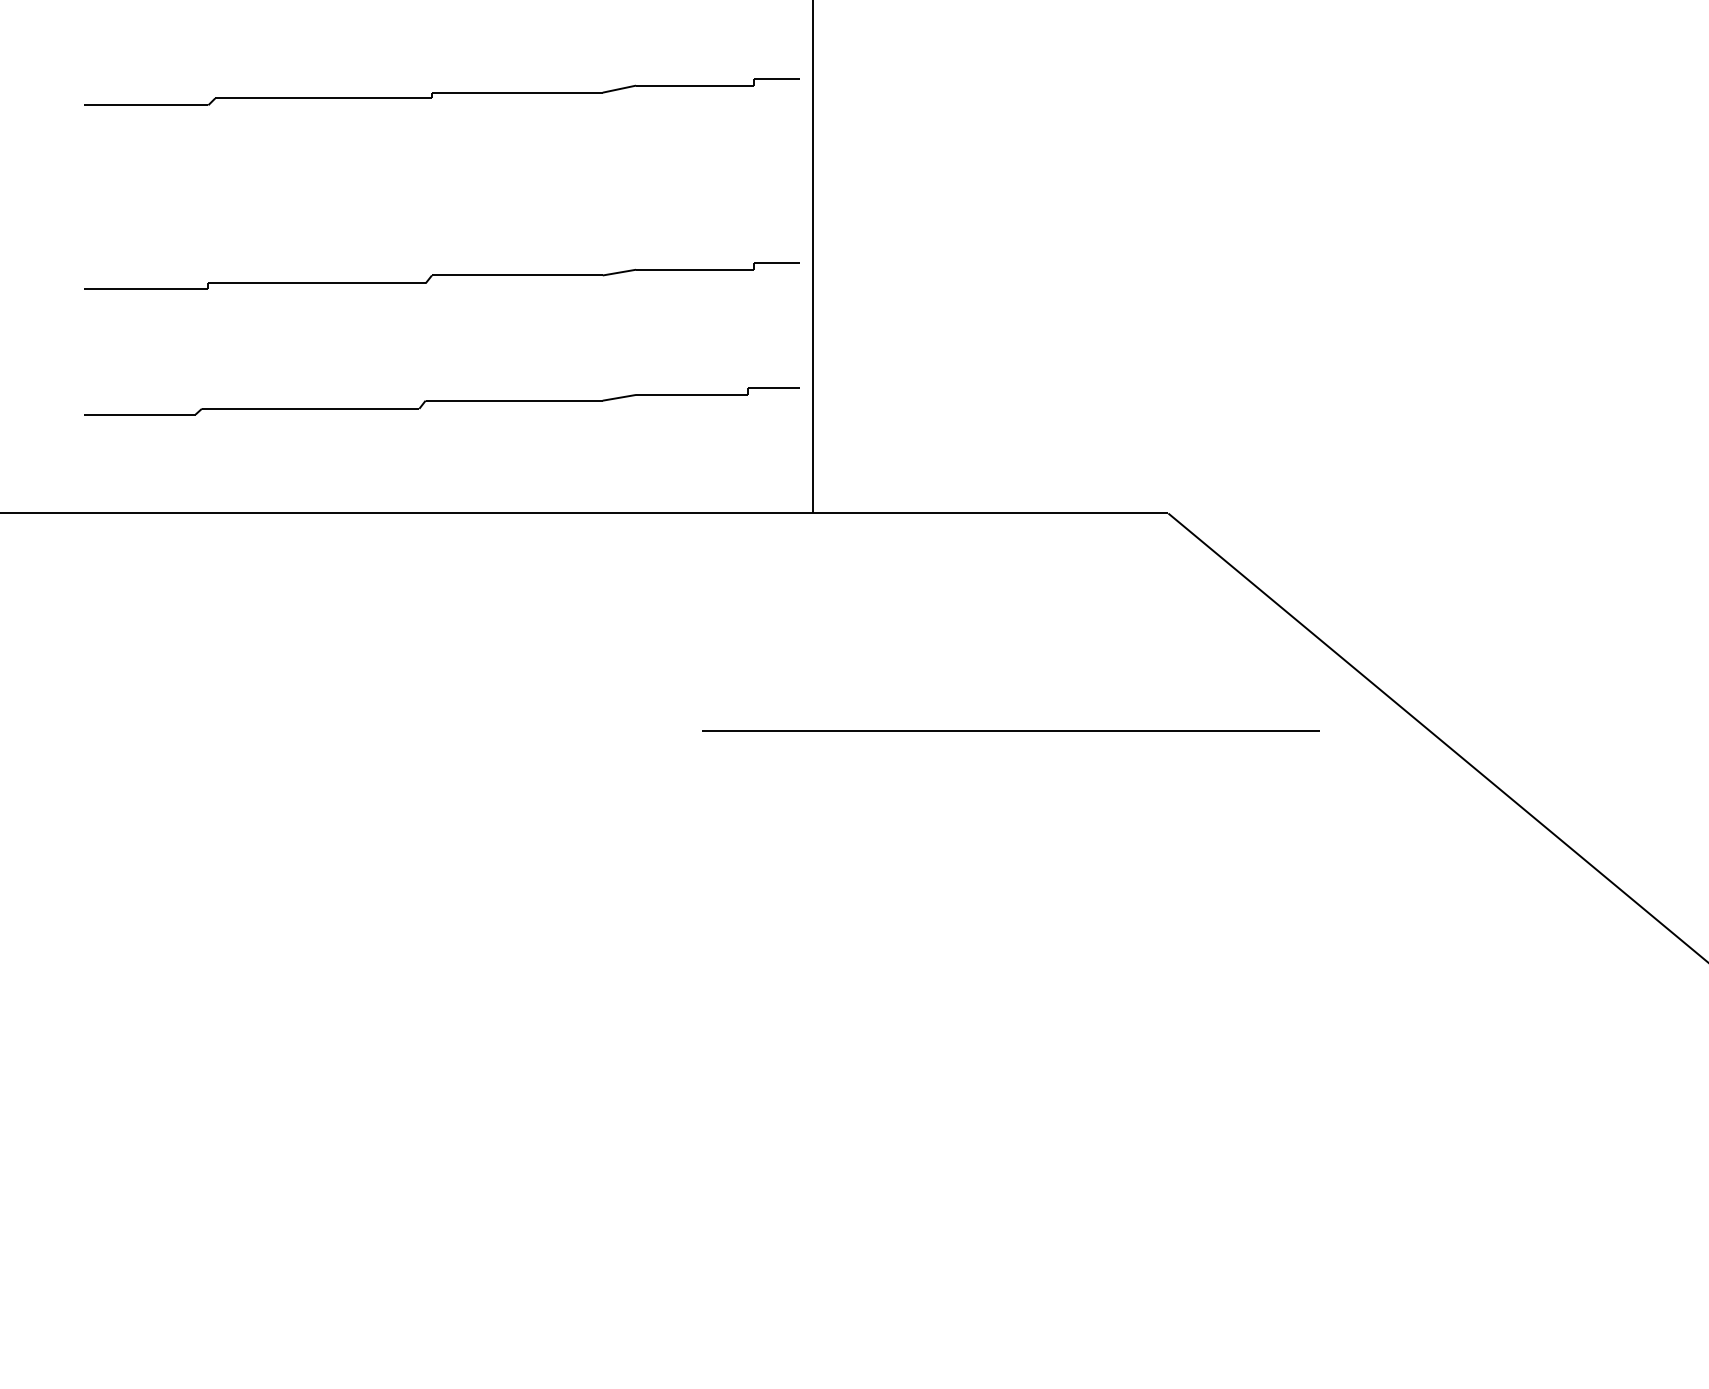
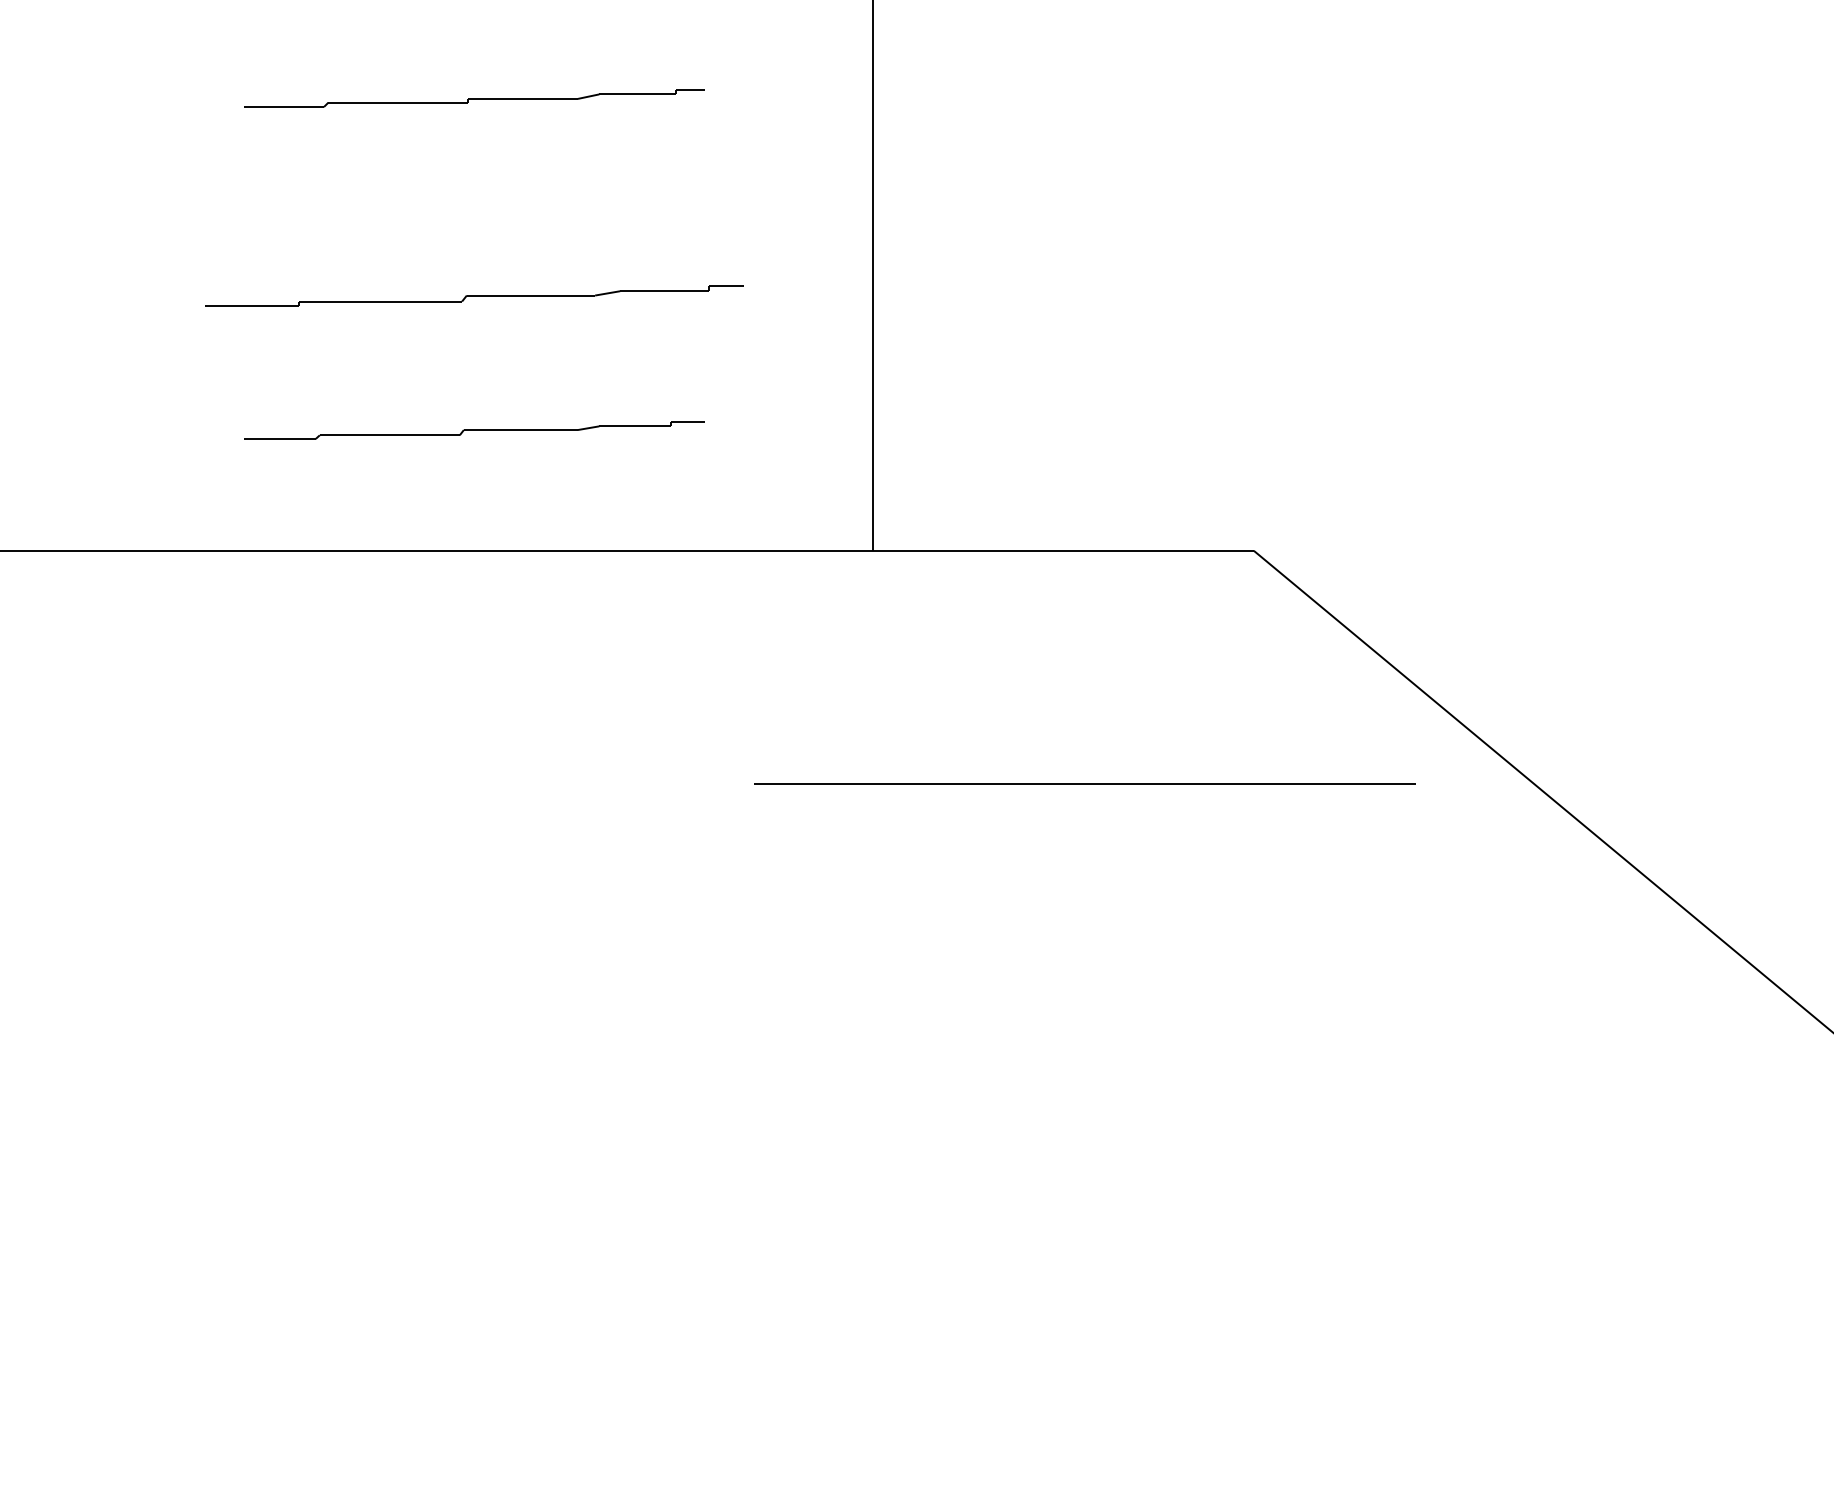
part: (442, 92) -> (474, 98), size x0.6
part: (442, 275) -> (474, 295), size x0.7
part: (442, 401) -> (474, 430), size x0.6

